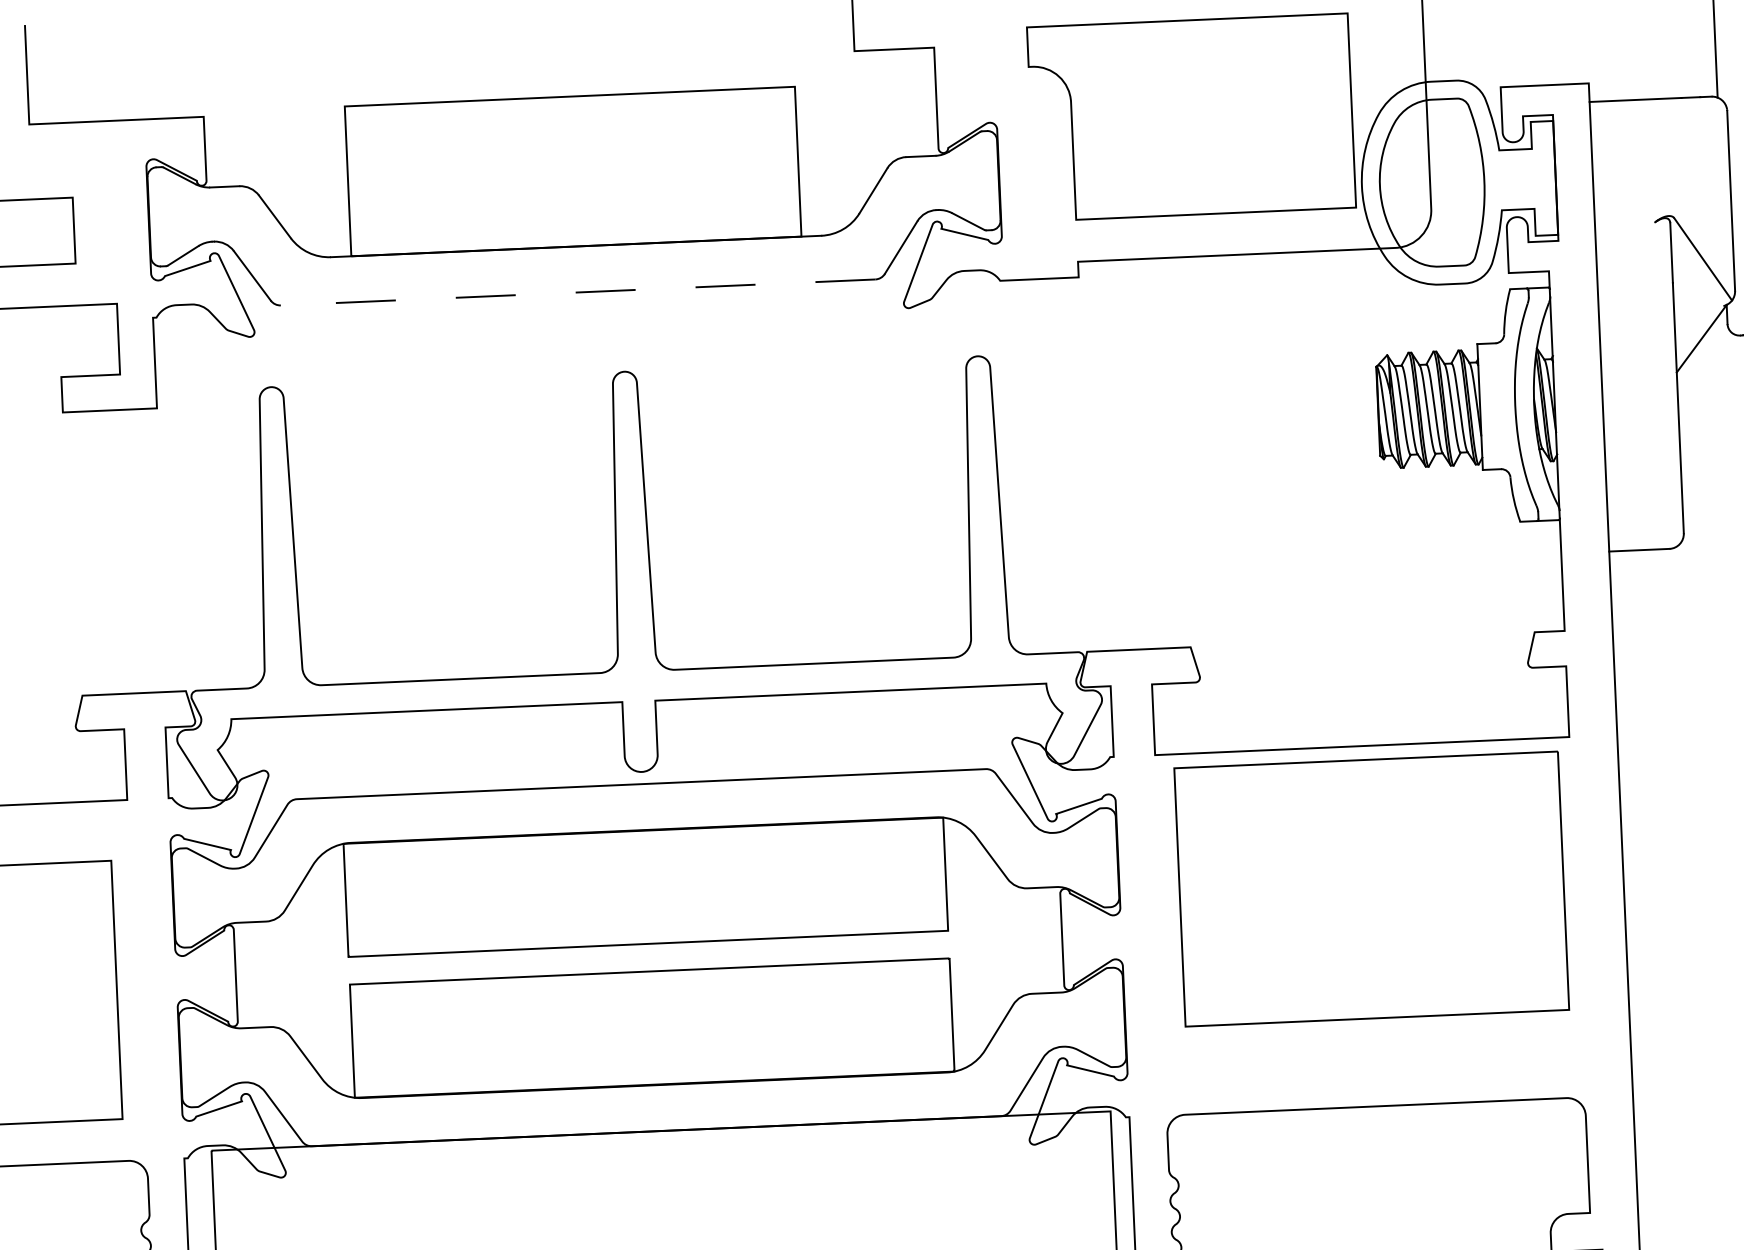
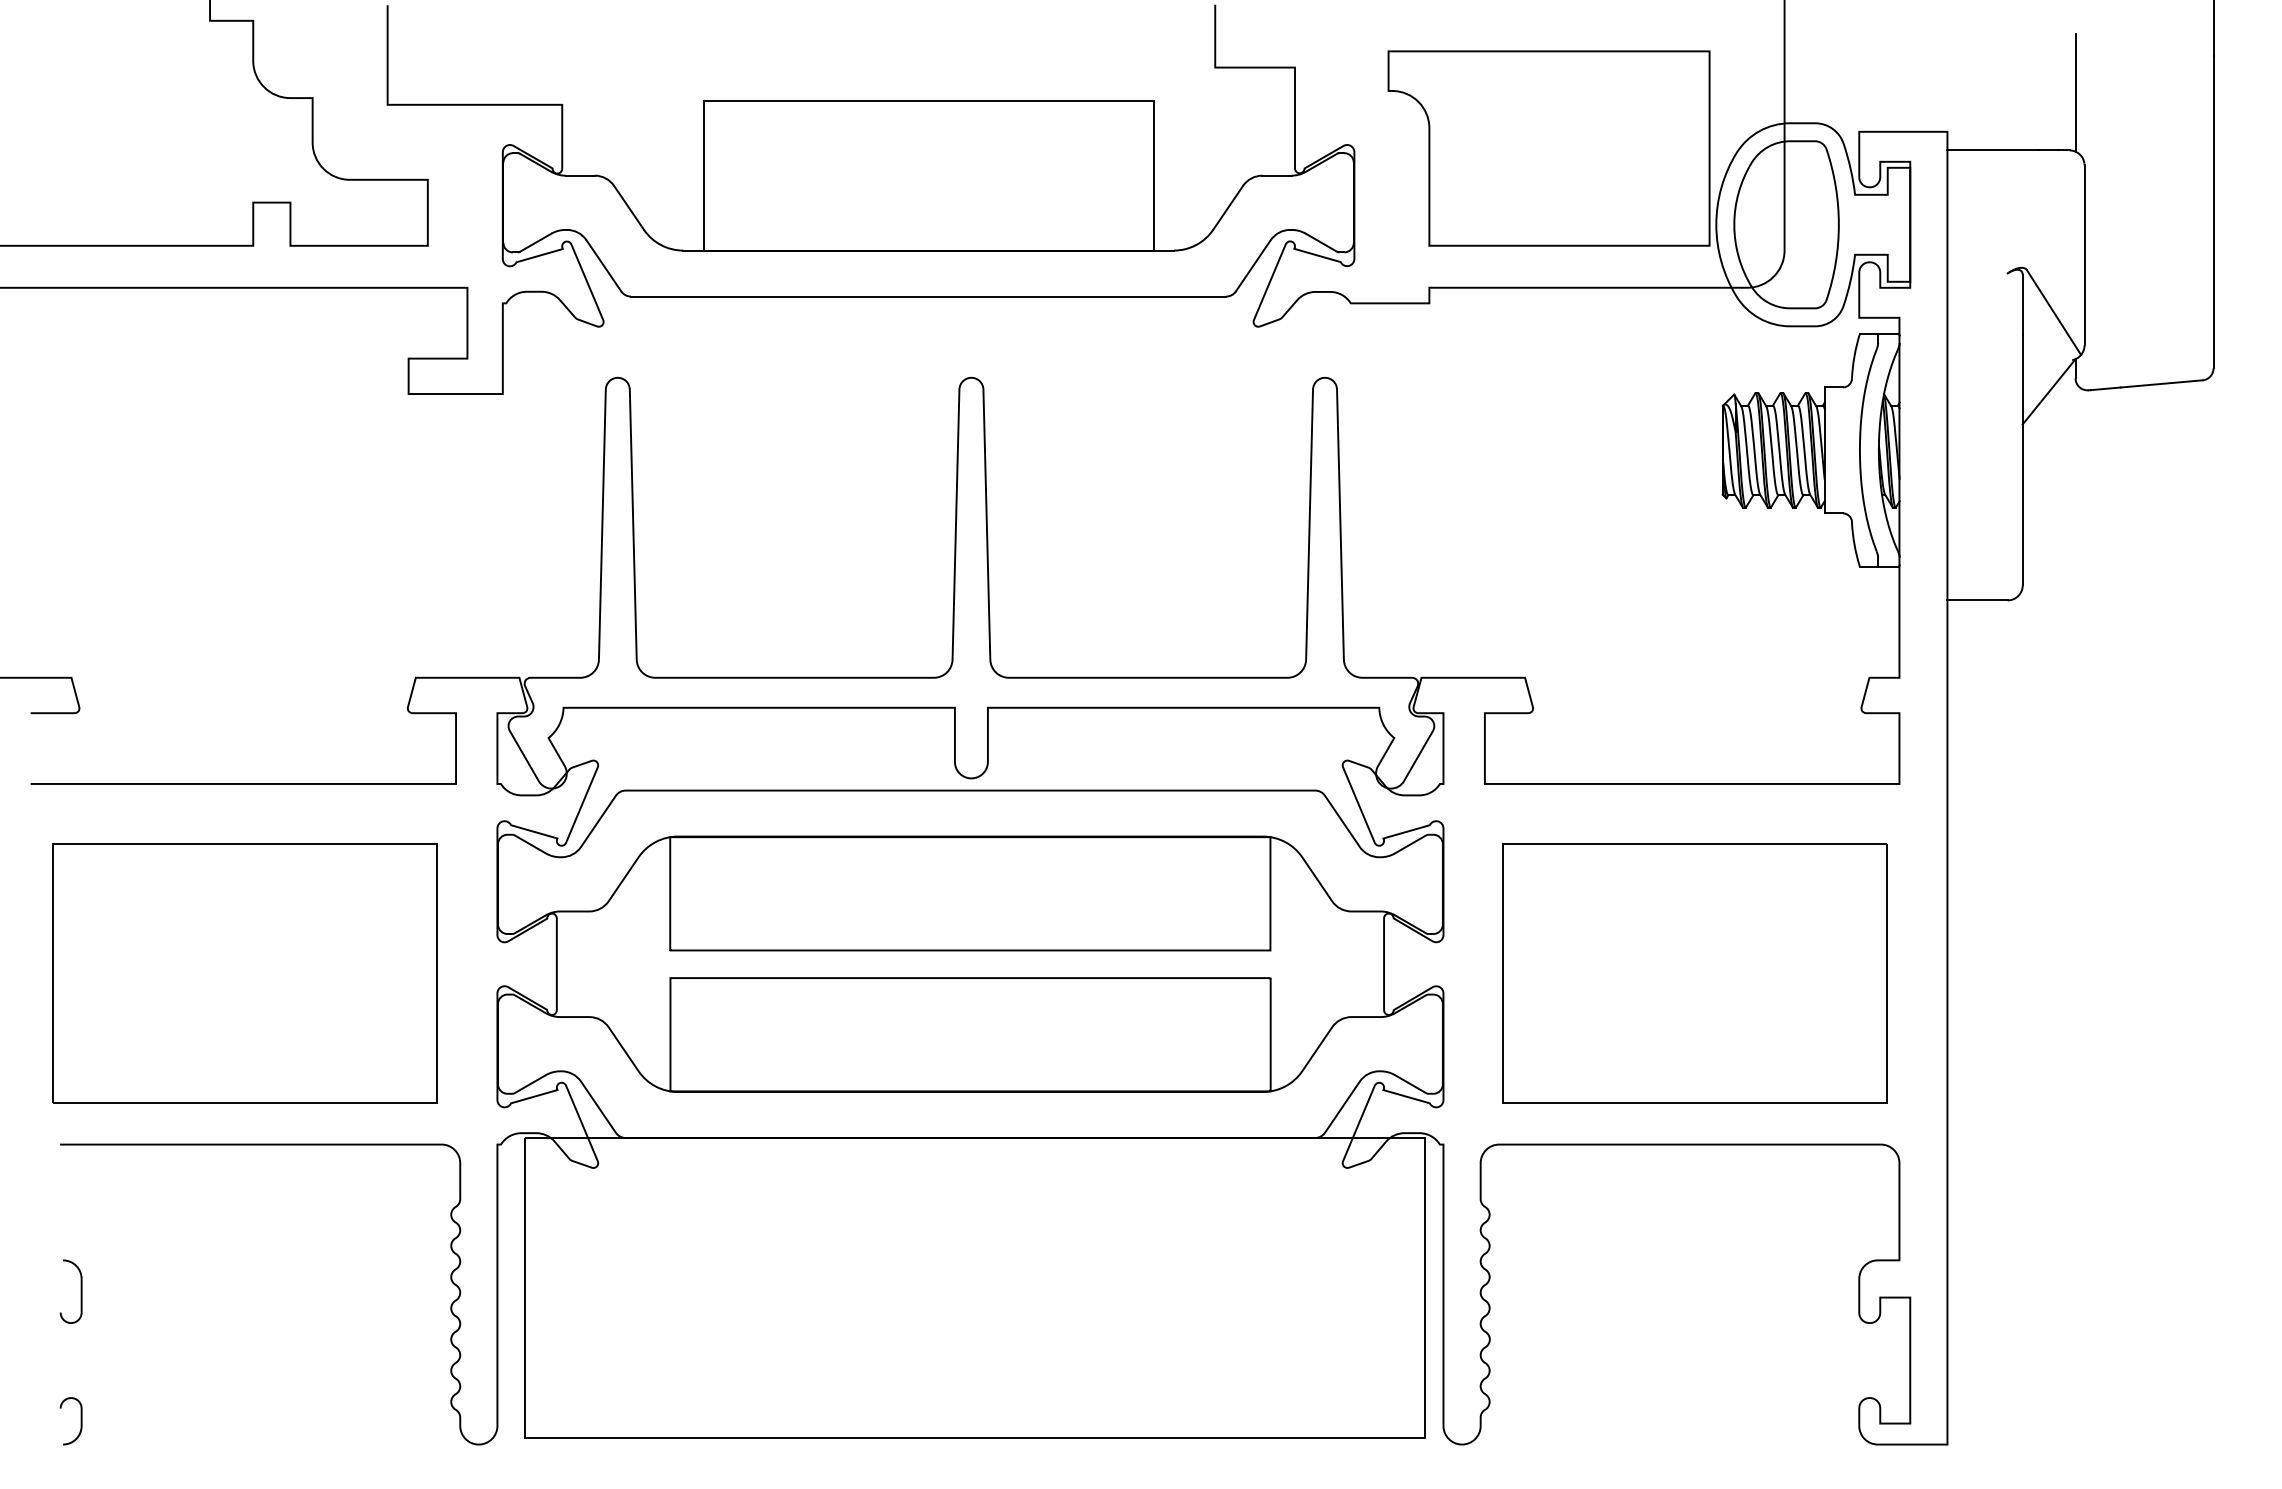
line: (578, 292) -> (928, 296), dashed -> solid
part: (1370, 889) -> (1694, 973), moved

